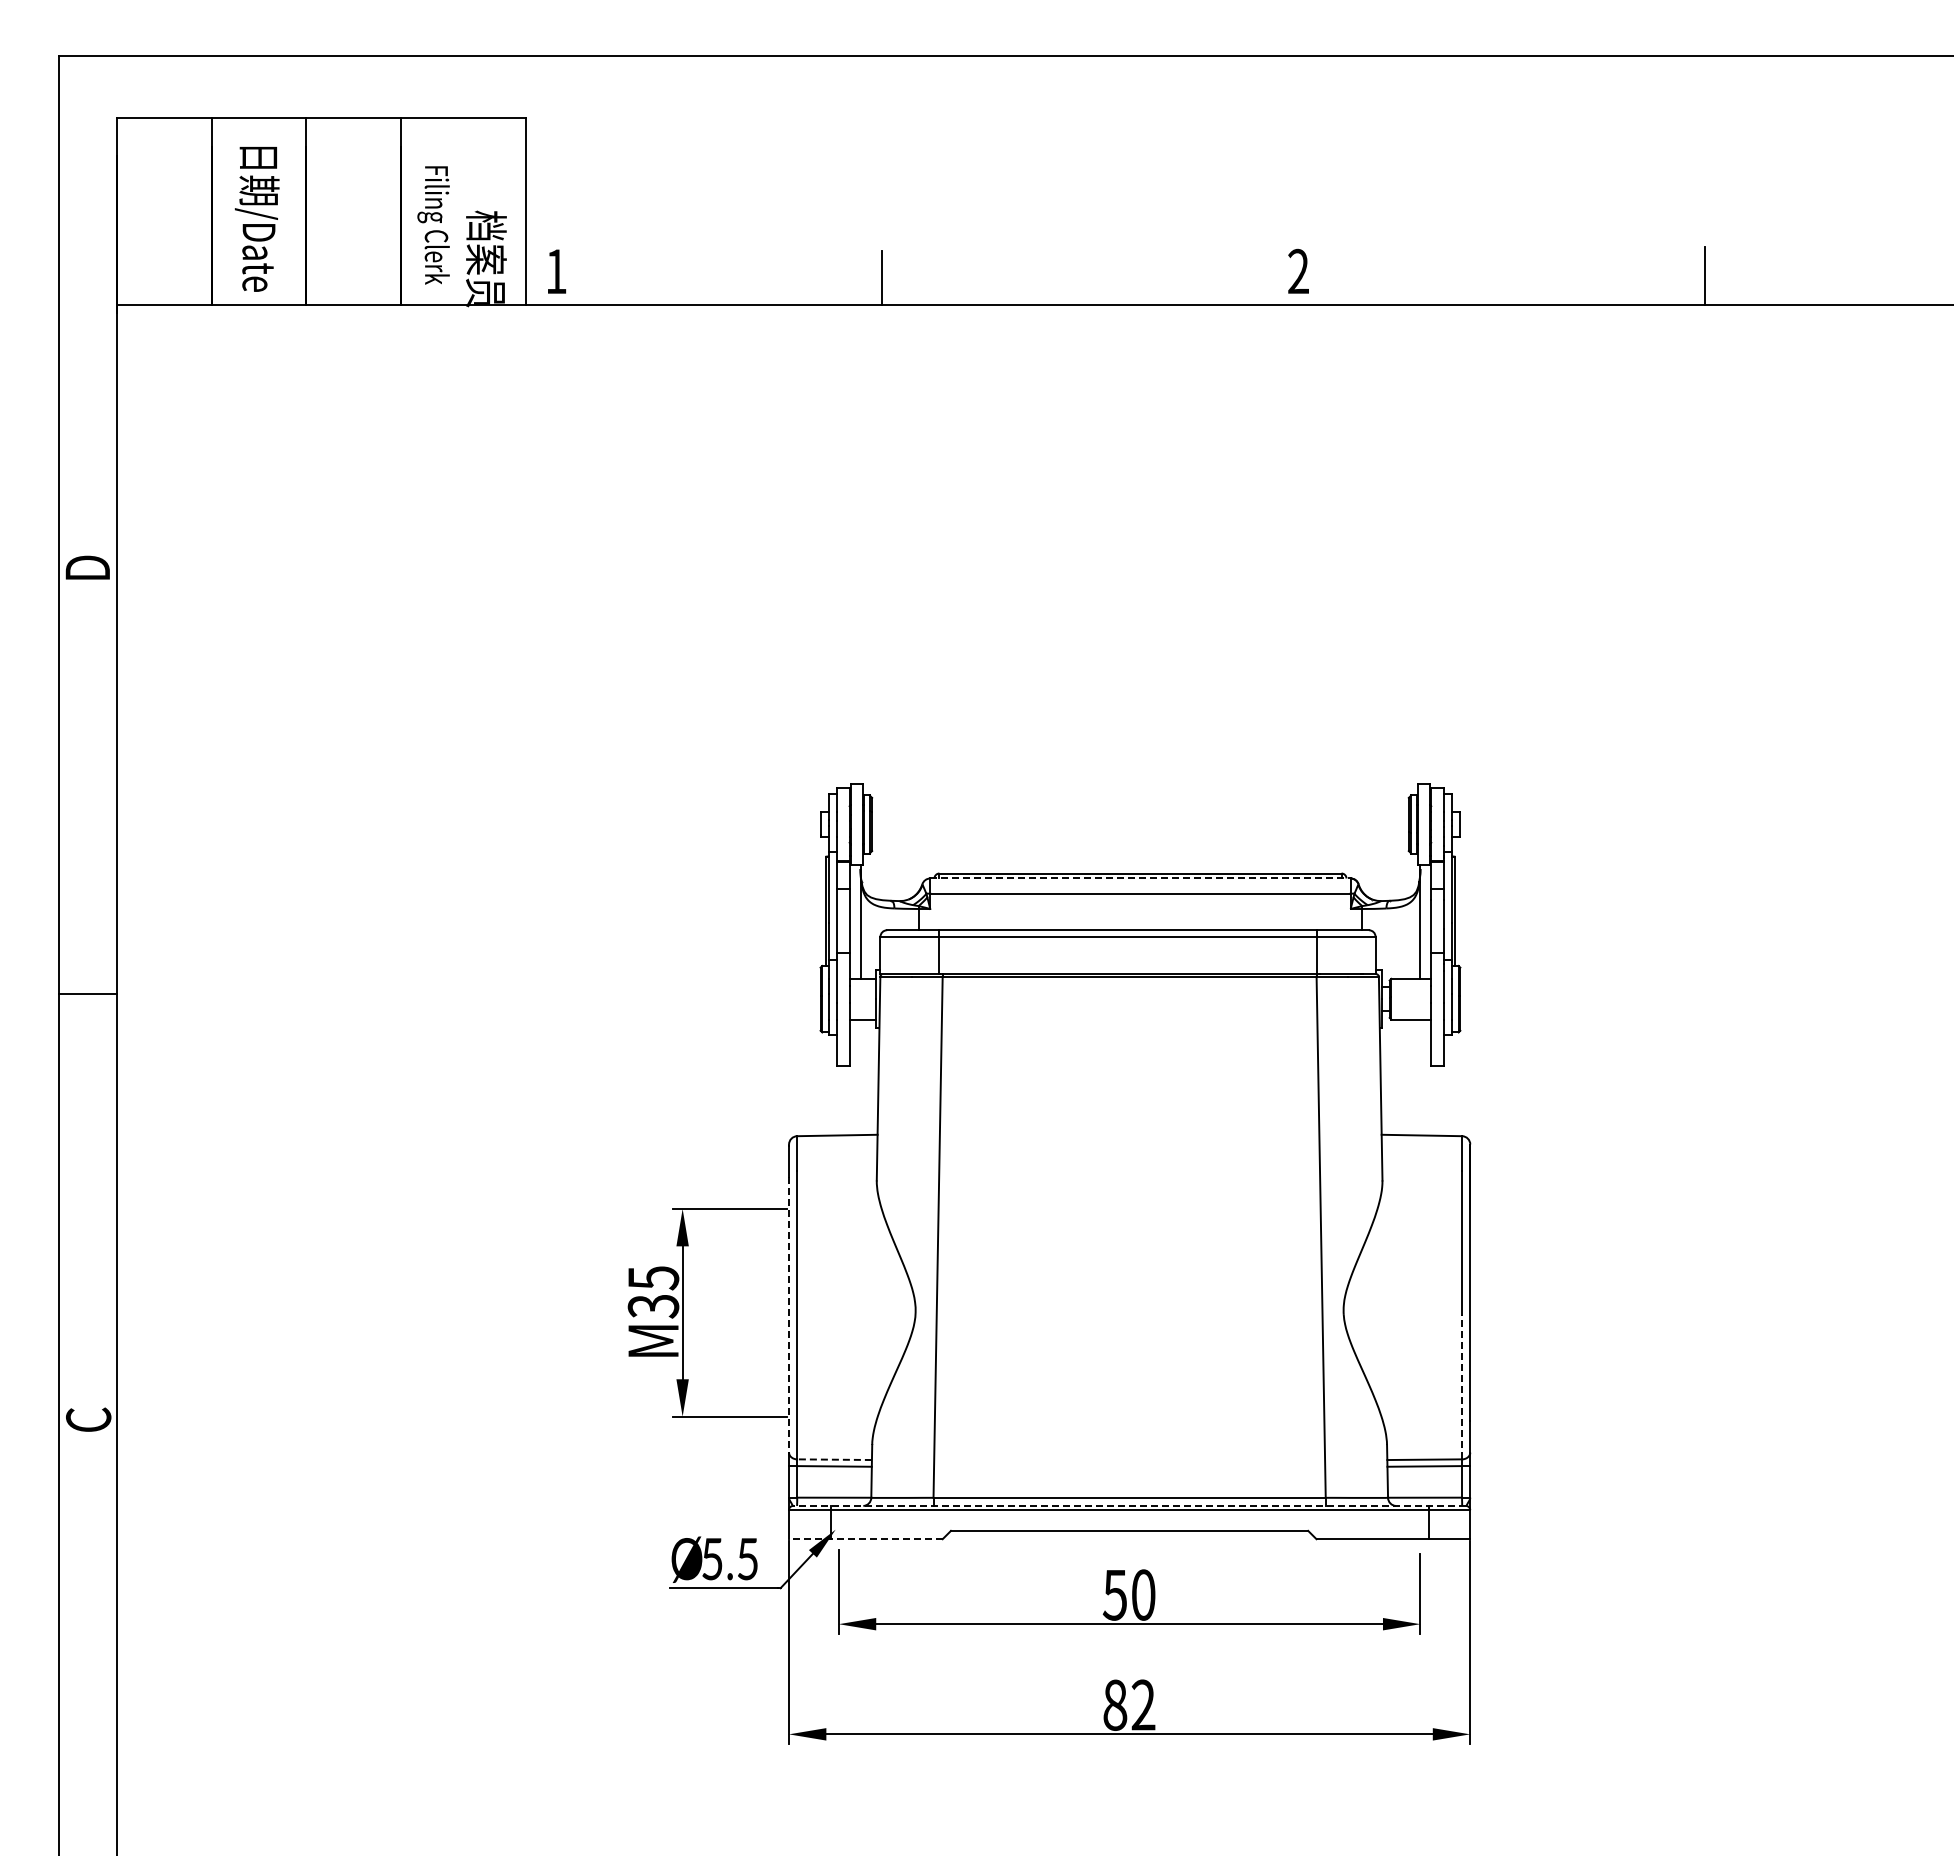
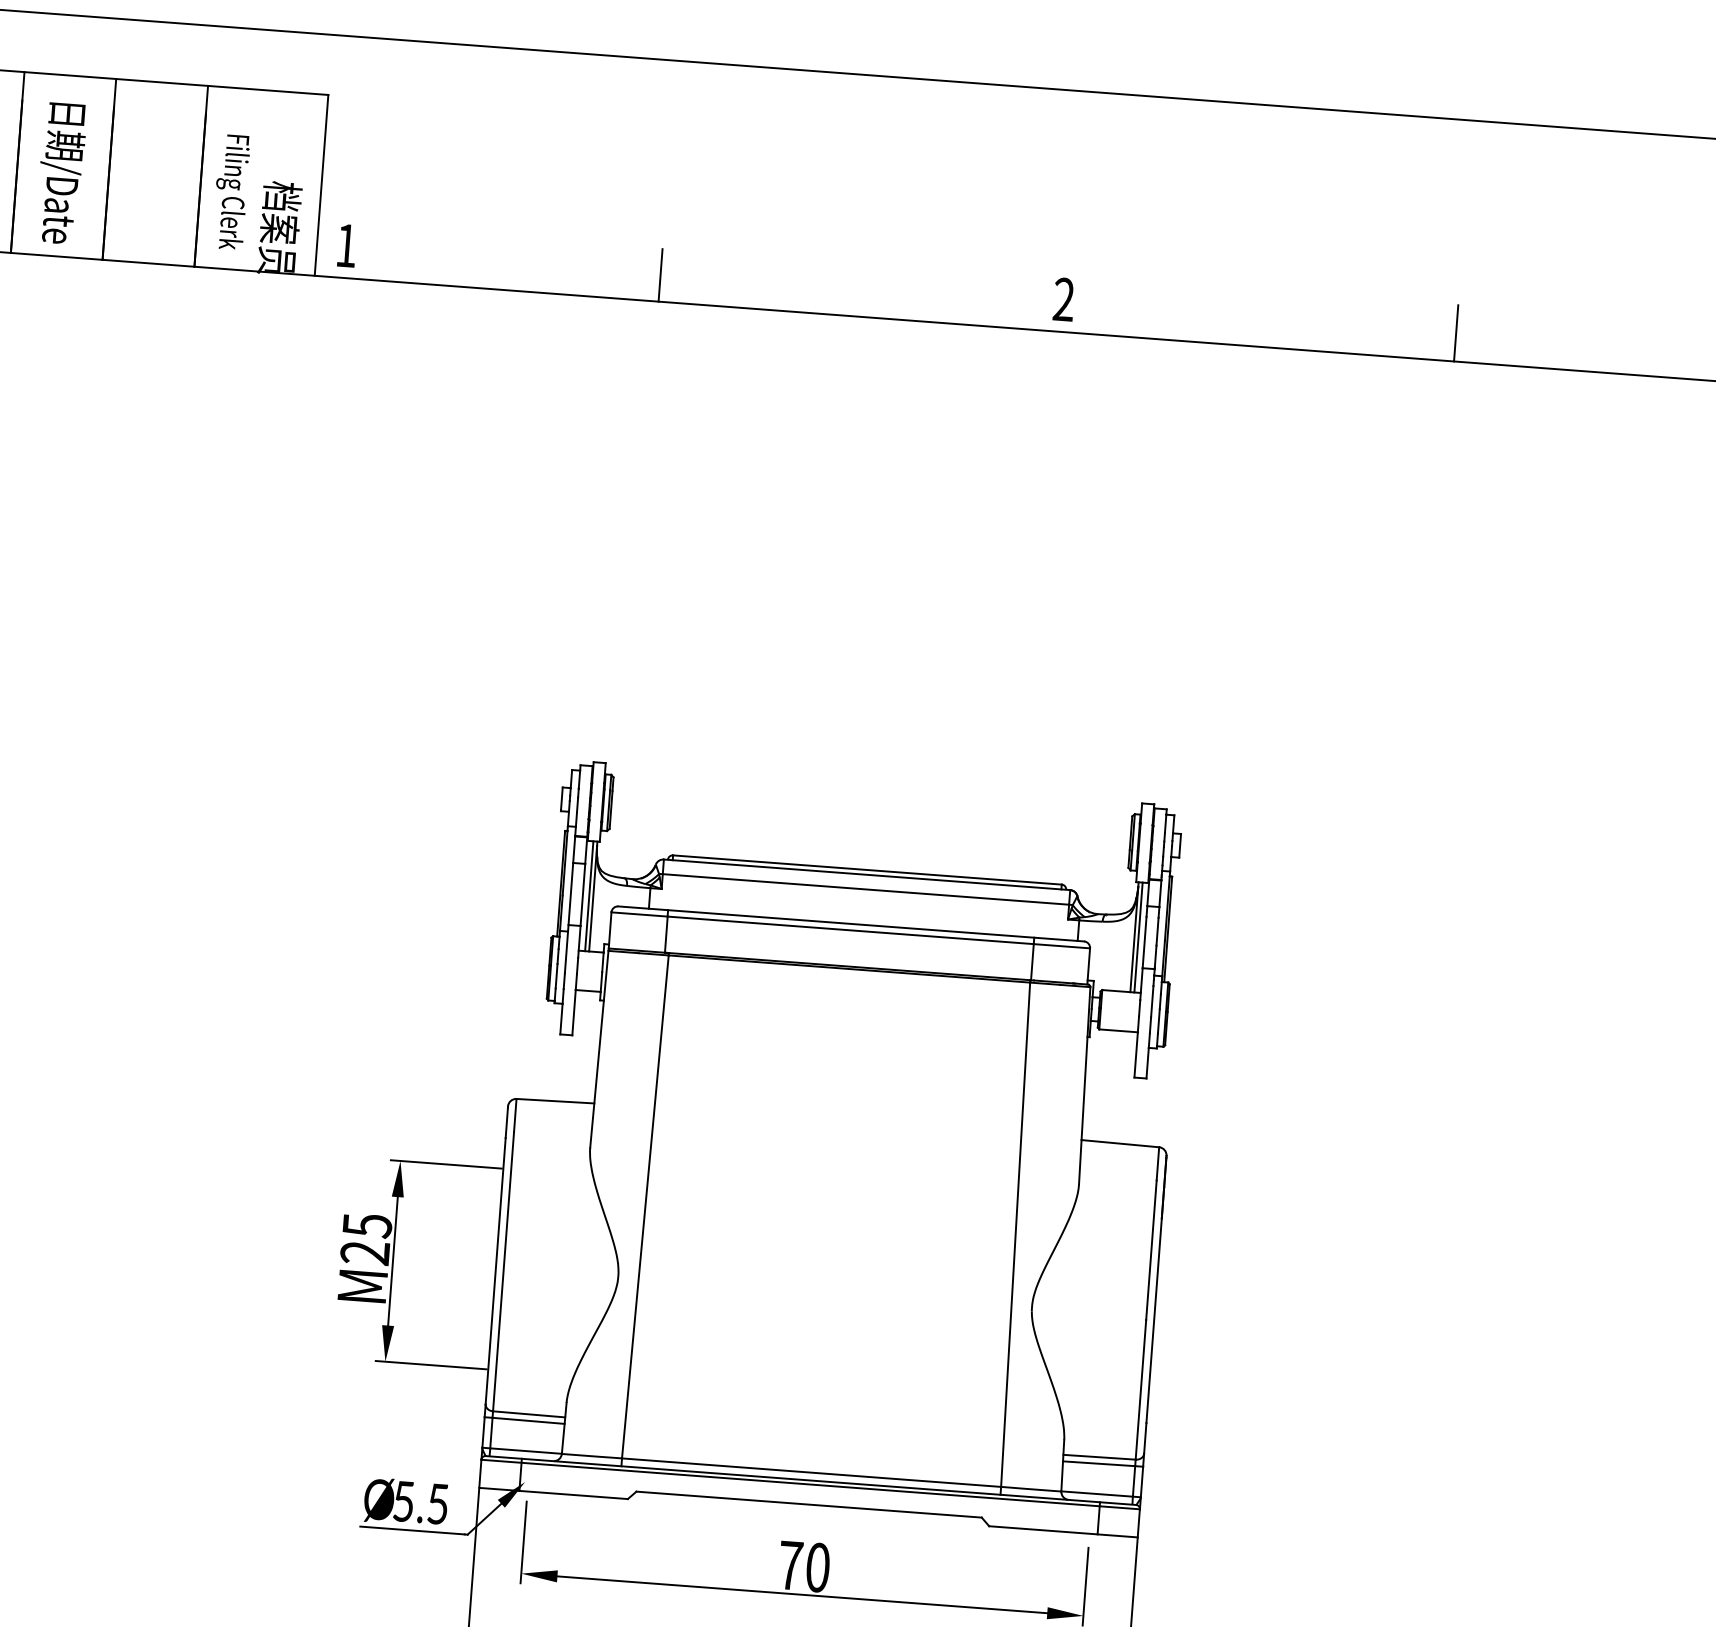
line: (1140, 878) -> (867, 874), dashed -> solid
line: (856, 921) -> (589, 895), added
line: (1424, 921) -> (1138, 937), added
text: (653, 1306) -> (365, 1253), M35 -> M25
line: (789, 1314) -> (496, 1270), dashed -> solid
line: (1462, 1386) -> (1141, 1389), dashed -> solid
line: (834, 1459) -> (529, 1414), dashed -> solid
line: (1129, 1505) -> (810, 1480), dashed -> solid
line: (865, 1539) -> (553, 1493), dashed -> solid
text: (1114, 1595) -> (789, 1565), 50 -> 70

